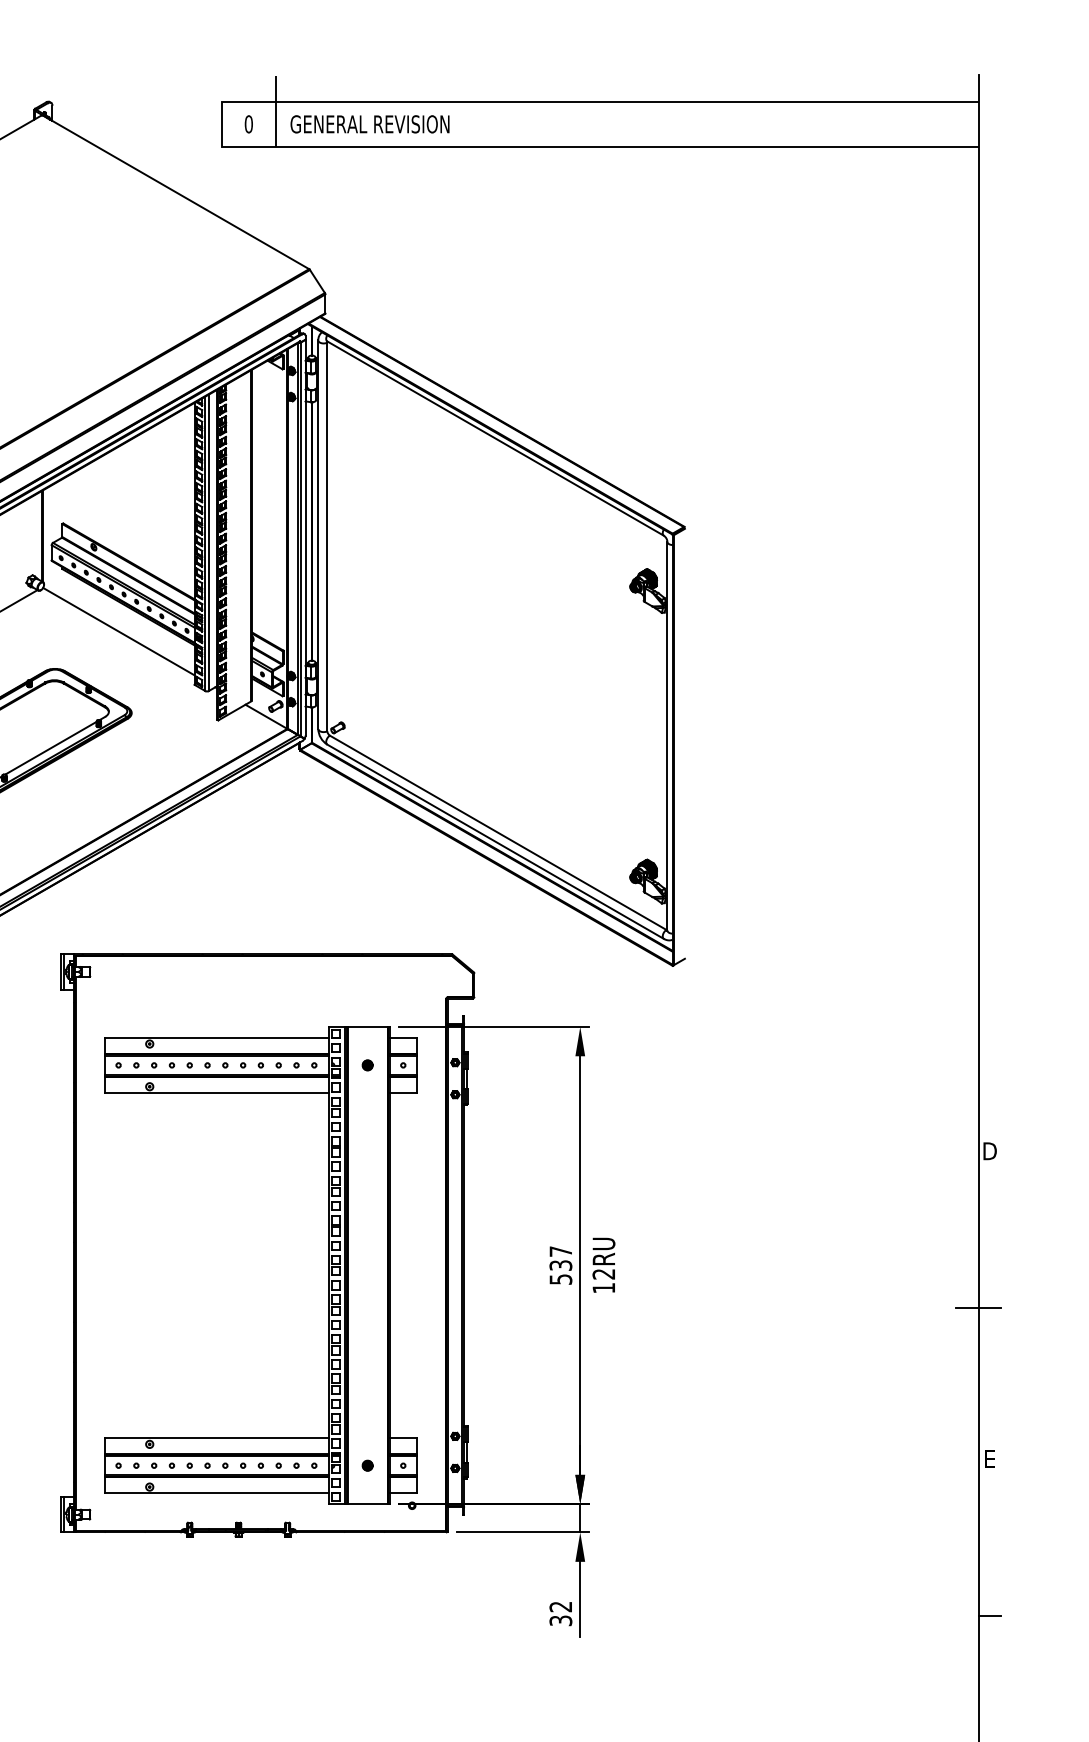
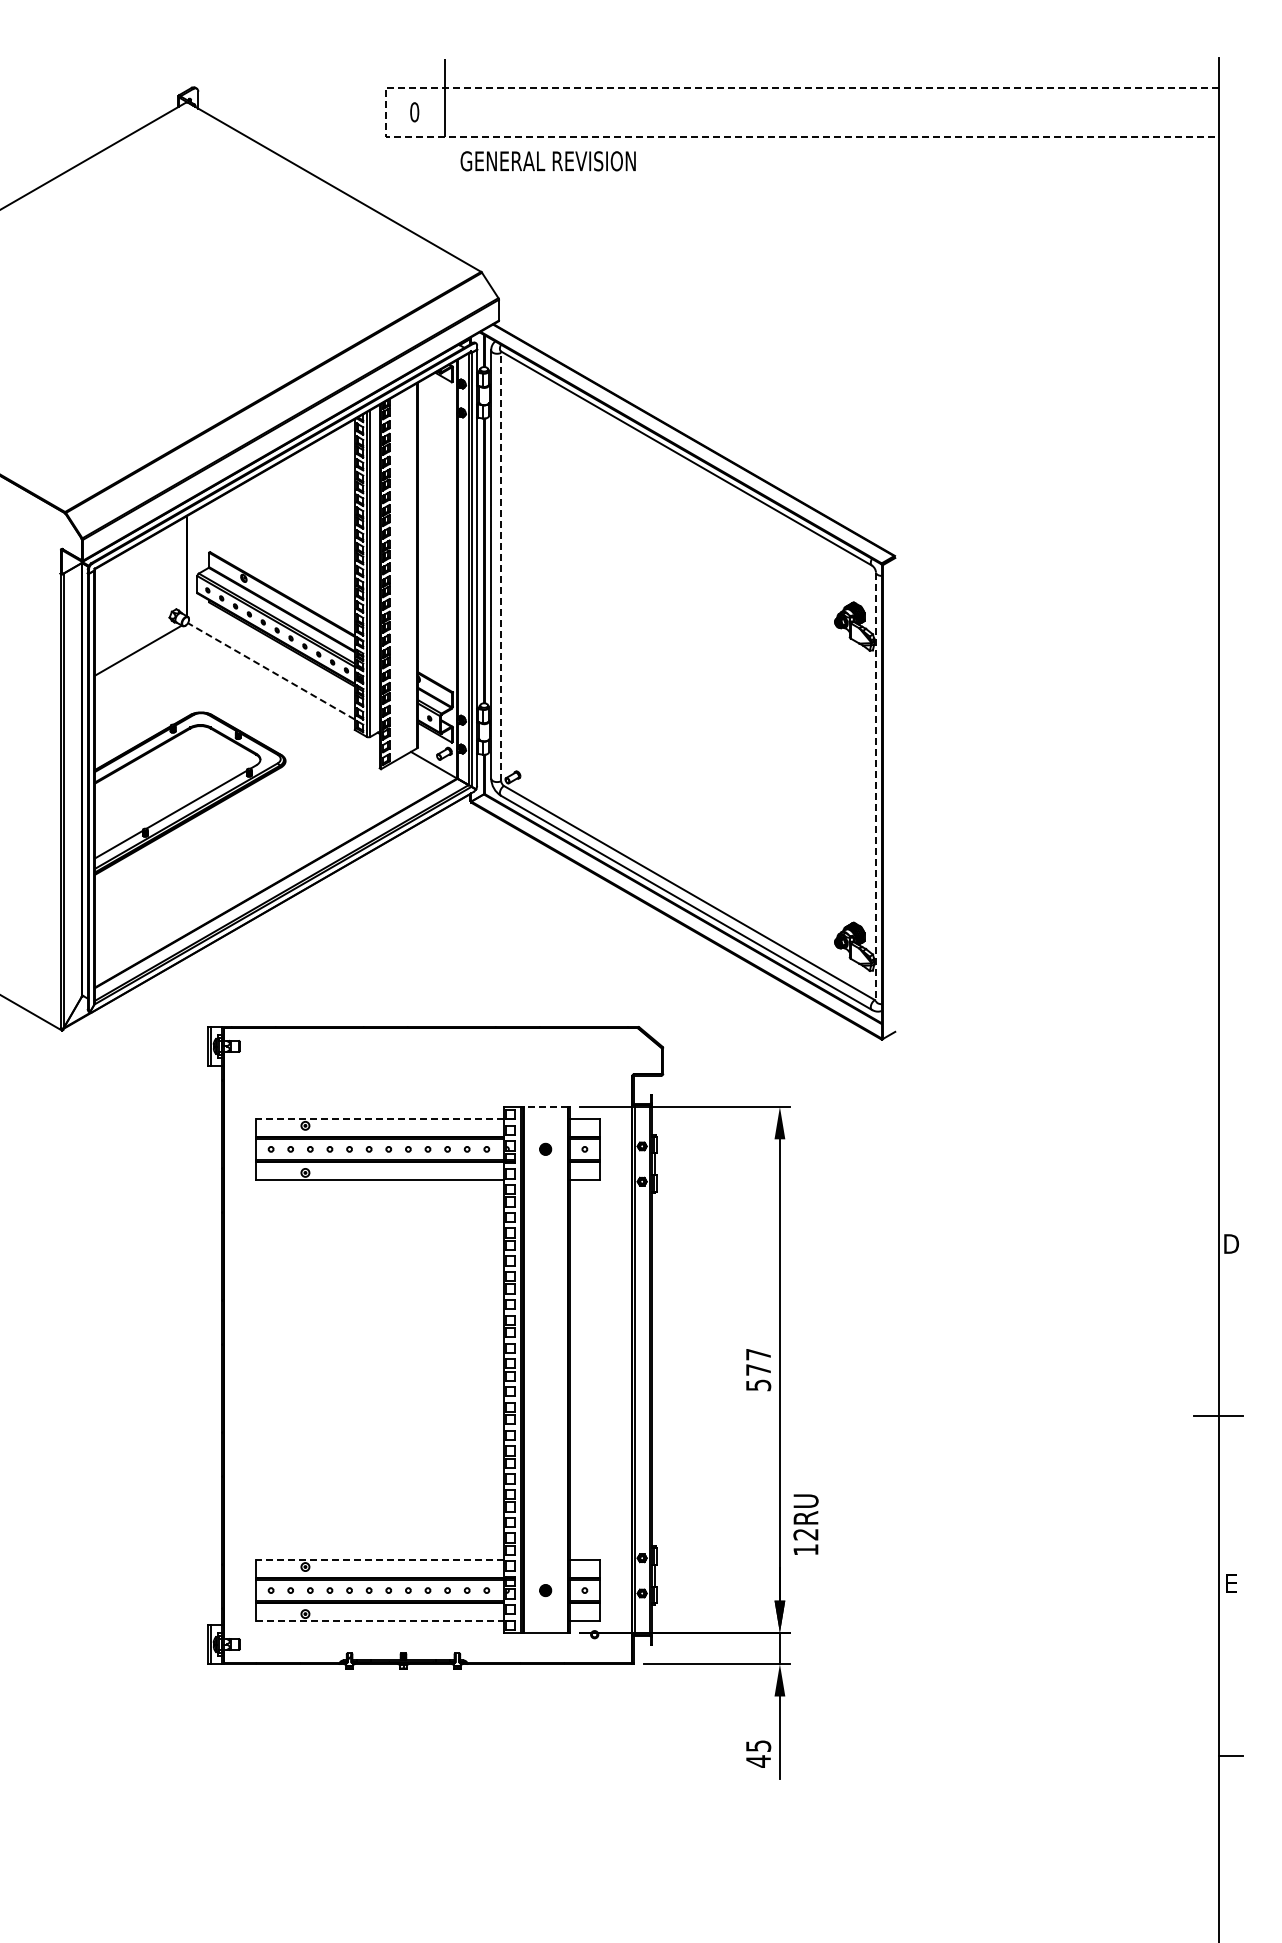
line: (222, 124) -> (385, 112), solid -> dashed
text: (369, 124) -> (547, 161), moved
line: (327, 536) -> (501, 566), solid -> dashed
line: (118, 631) -> (270, 671), solid -> dashed
line: (667, 737) -> (876, 787), solid -> dashed
line: (367, 1026) -> (545, 1106), solid -> dashed
line: (216, 1037) -> (379, 1118), solid -> dashed
text: (560, 1265) -> (758, 1369), 537 -> 577
text: (603, 1265) -> (805, 1524), moved
line: (216, 1438) -> (379, 1560), solid -> dashed
line: (216, 1492) -> (379, 1620), solid -> dashed
text: (560, 1613) -> (758, 1753), 32 -> 45

